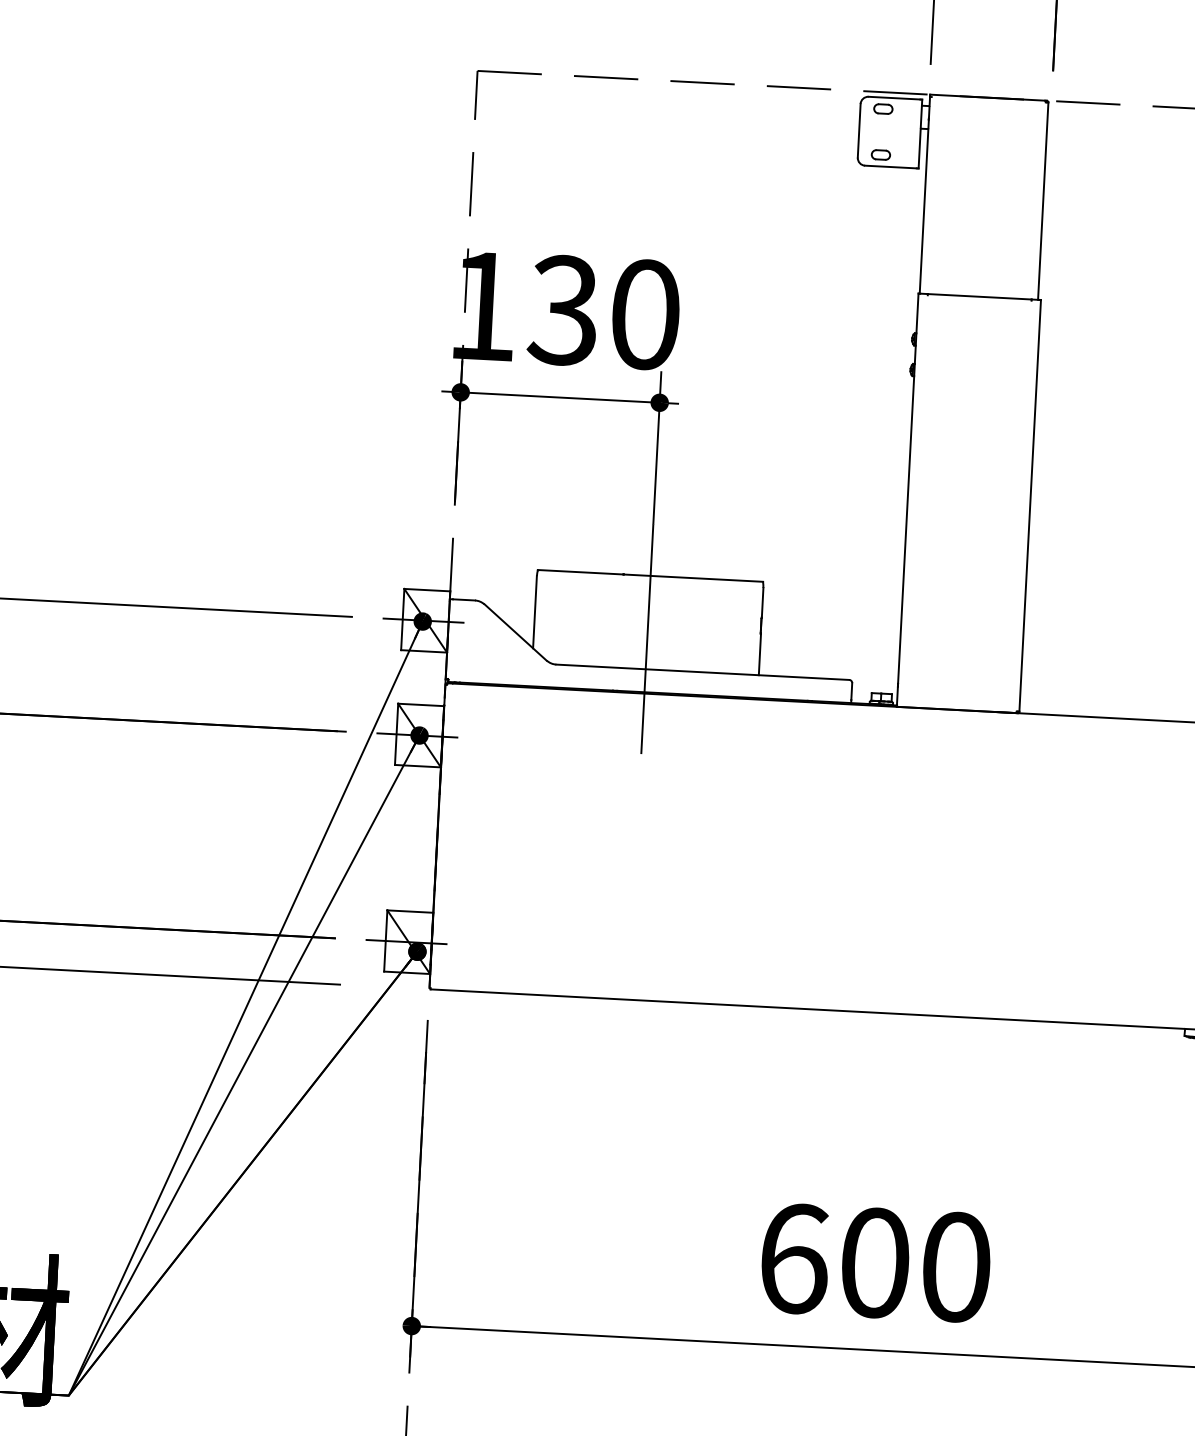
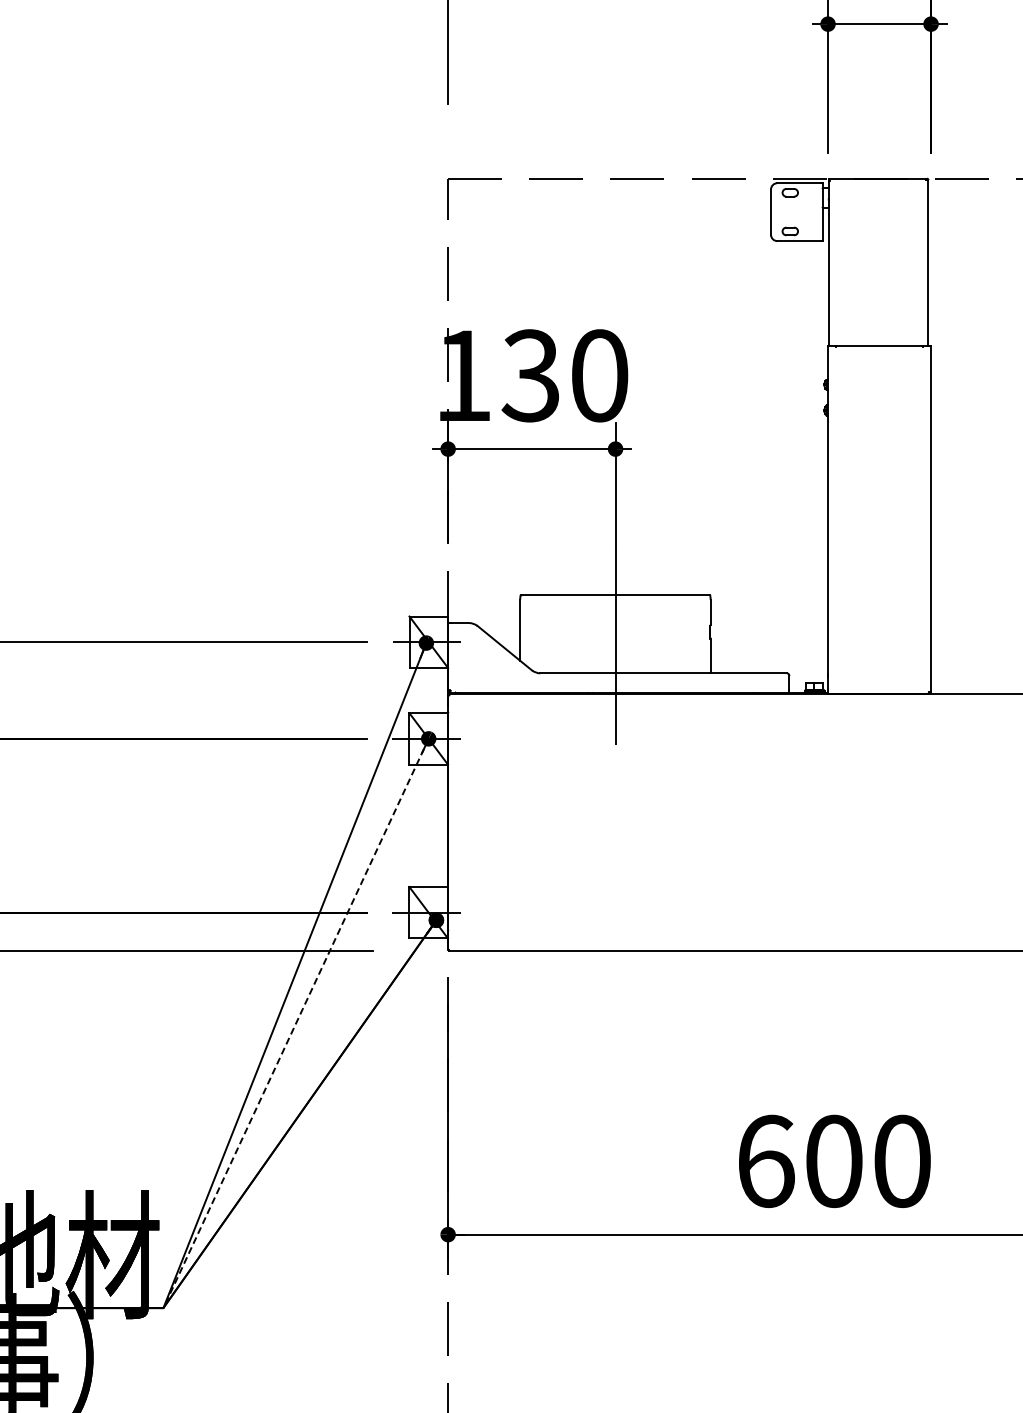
line: (243, 1065) -> (295, 1023), solid -> dashed

